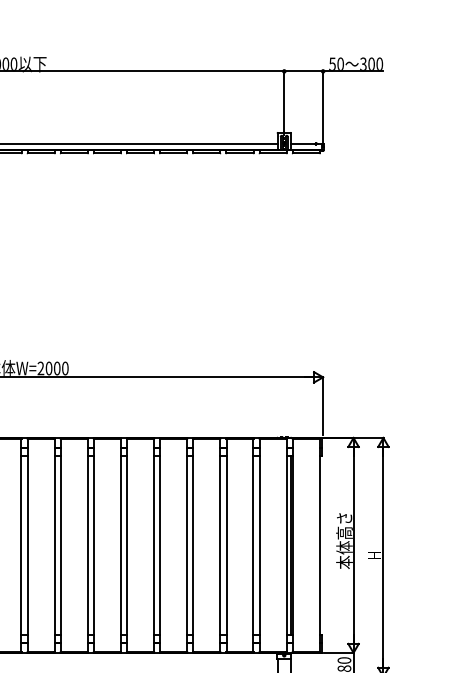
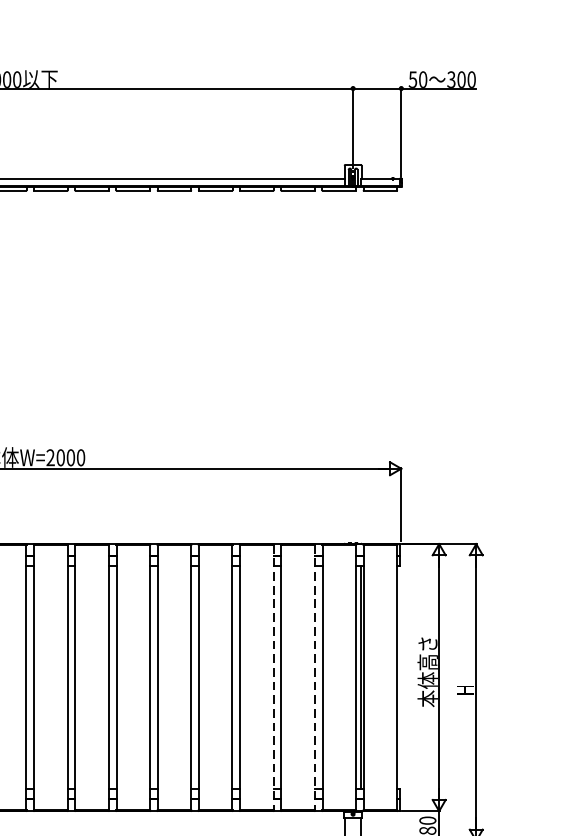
line: (220, 545) -> (273, 677), solid -> dashed
line: (253, 545) -> (314, 677), solid -> dashed

